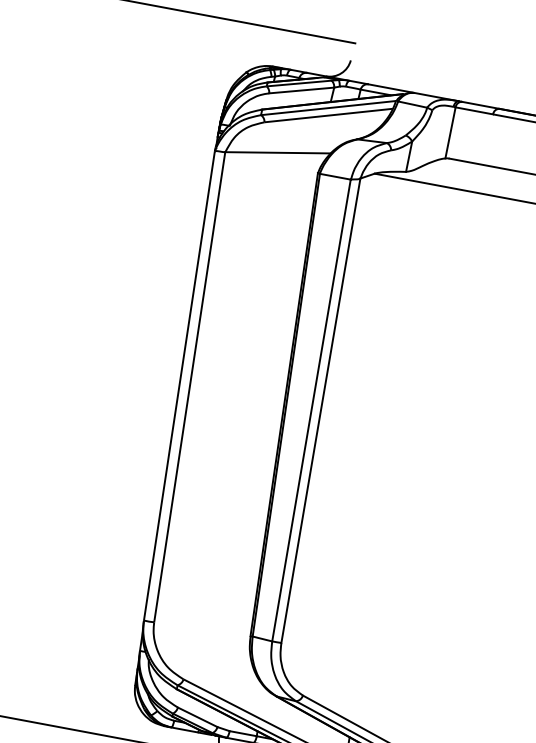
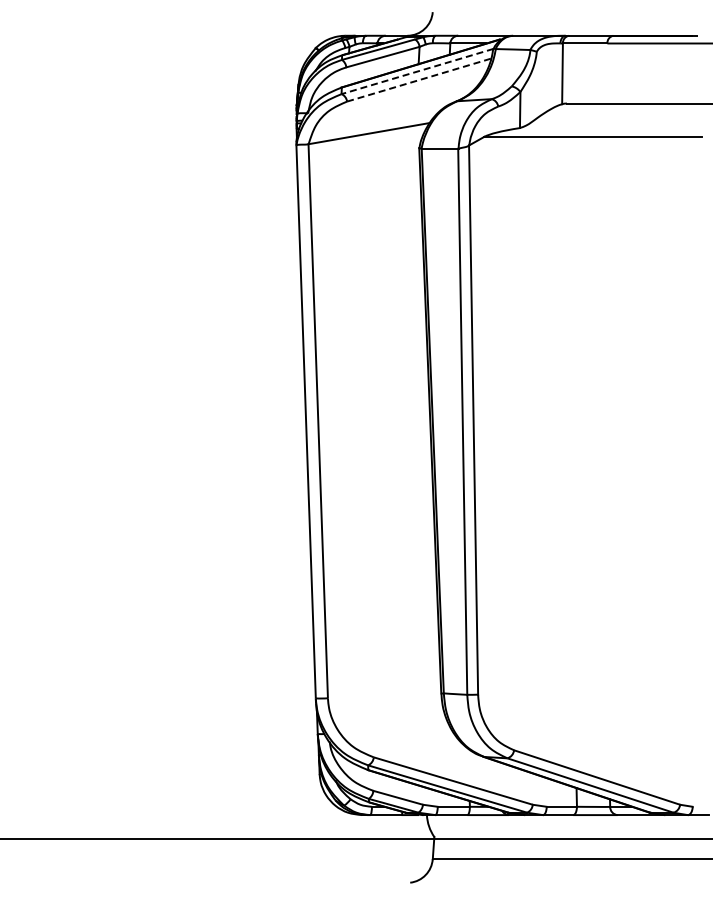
line: (329, 108) -> (418, 71), solid -> dashed
line: (328, 115) -> (419, 80), solid -> dashed

